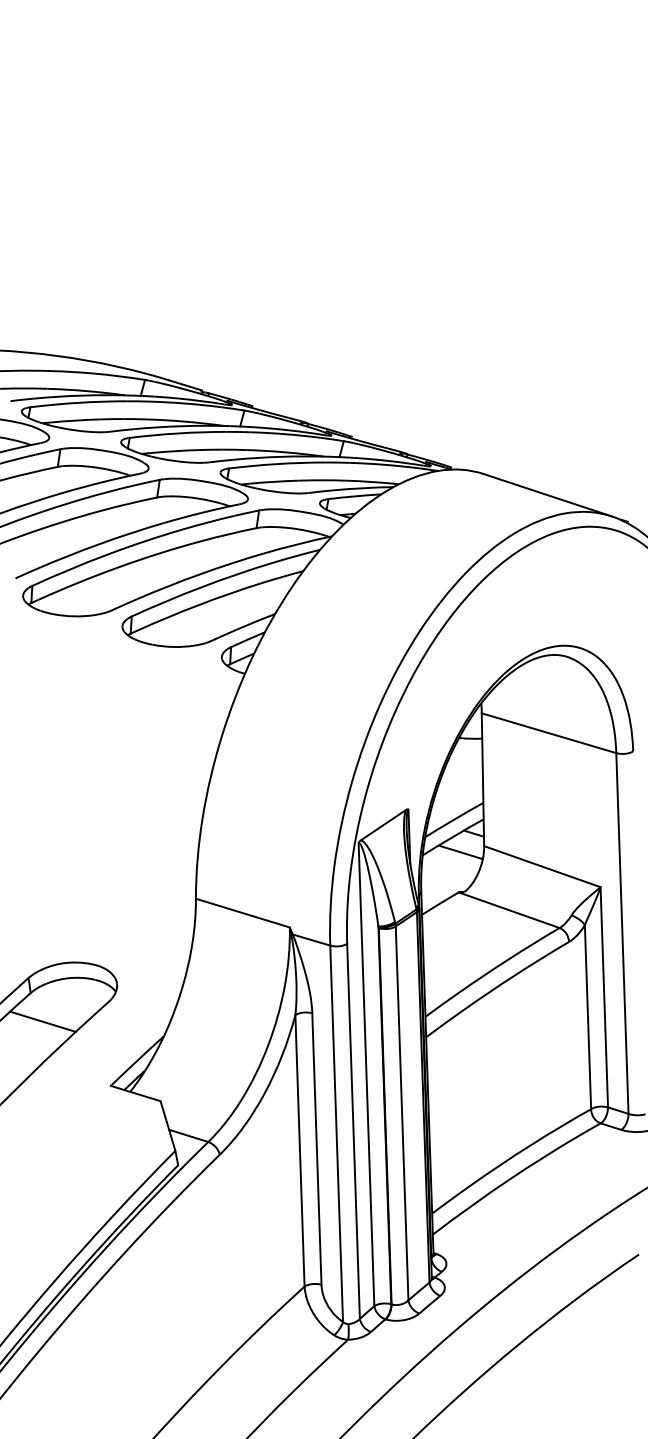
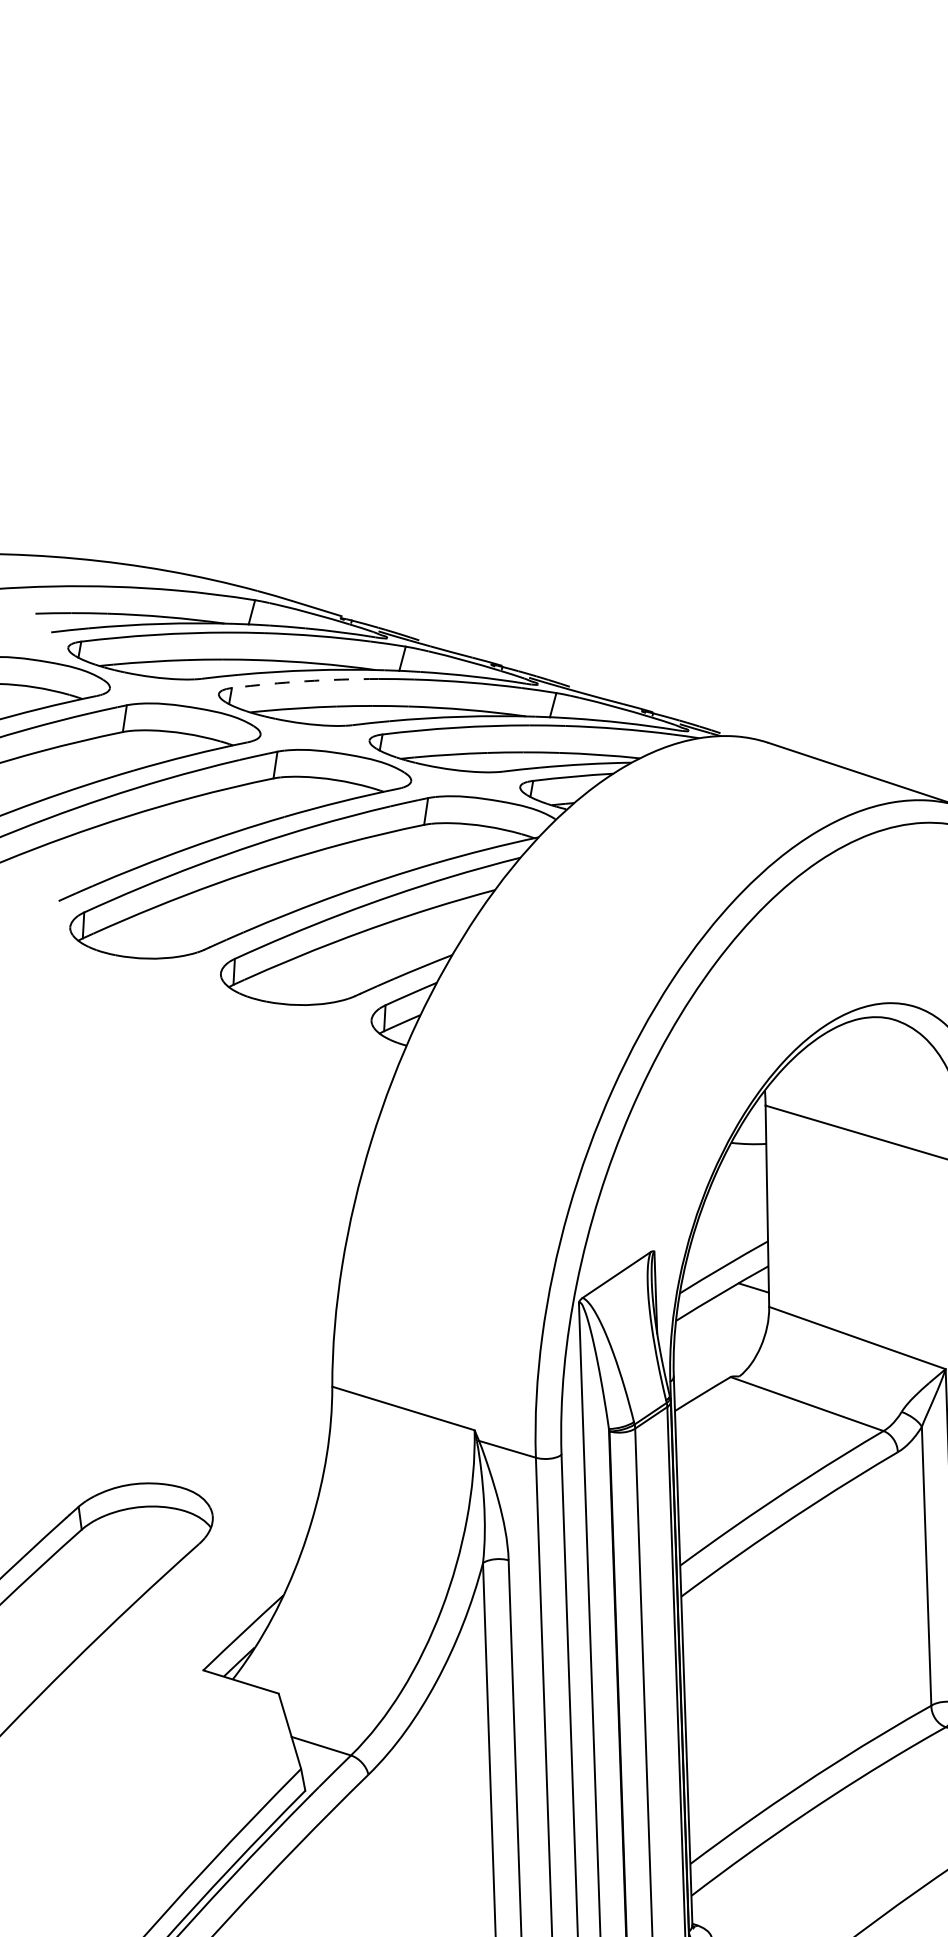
arc: (178, 433) -> (305, 681), solid -> dashed
line: (460, 852) -> (733, 1316), removed
line: (42, 1021) -> (99, 1572), removed

